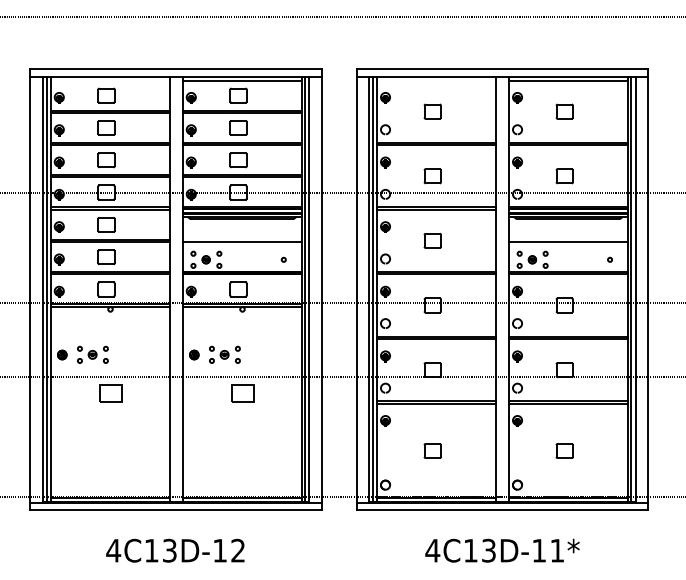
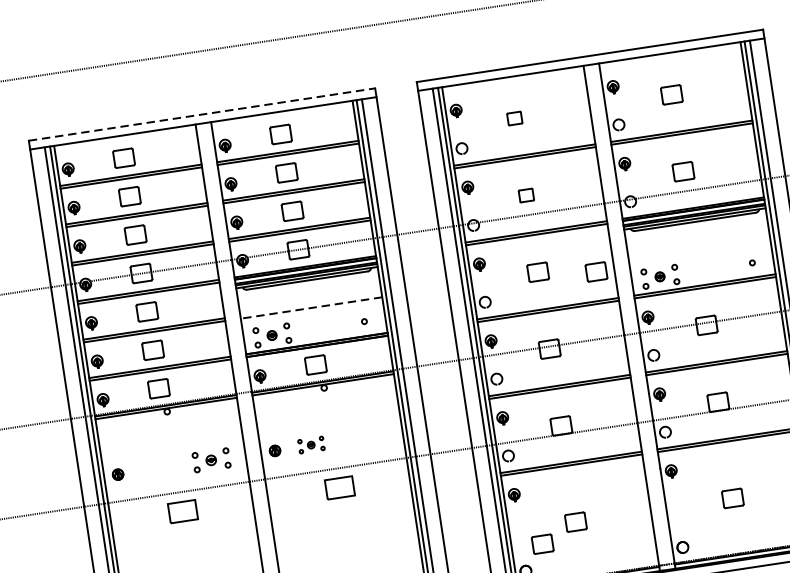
line: (176, 69) -> (202, 114), solid -> dashed
line: (241, 80) -> (281, 115), removed
line: (567, 80) -> (669, 57), removed
part: (432, 111) -> (514, 118), size x0.7
part: (432, 176) -> (526, 195), size x0.7
line: (241, 242) -> (310, 308), solid -> dashed
line: (567, 242) -> (698, 249), removed
part: (480, 247) -> (596, 271), added
part: (92, 354) -> (211, 459), moved
part: (224, 354) -> (310, 444), size x0.7
part: (402, 464) -> (542, 543), added

